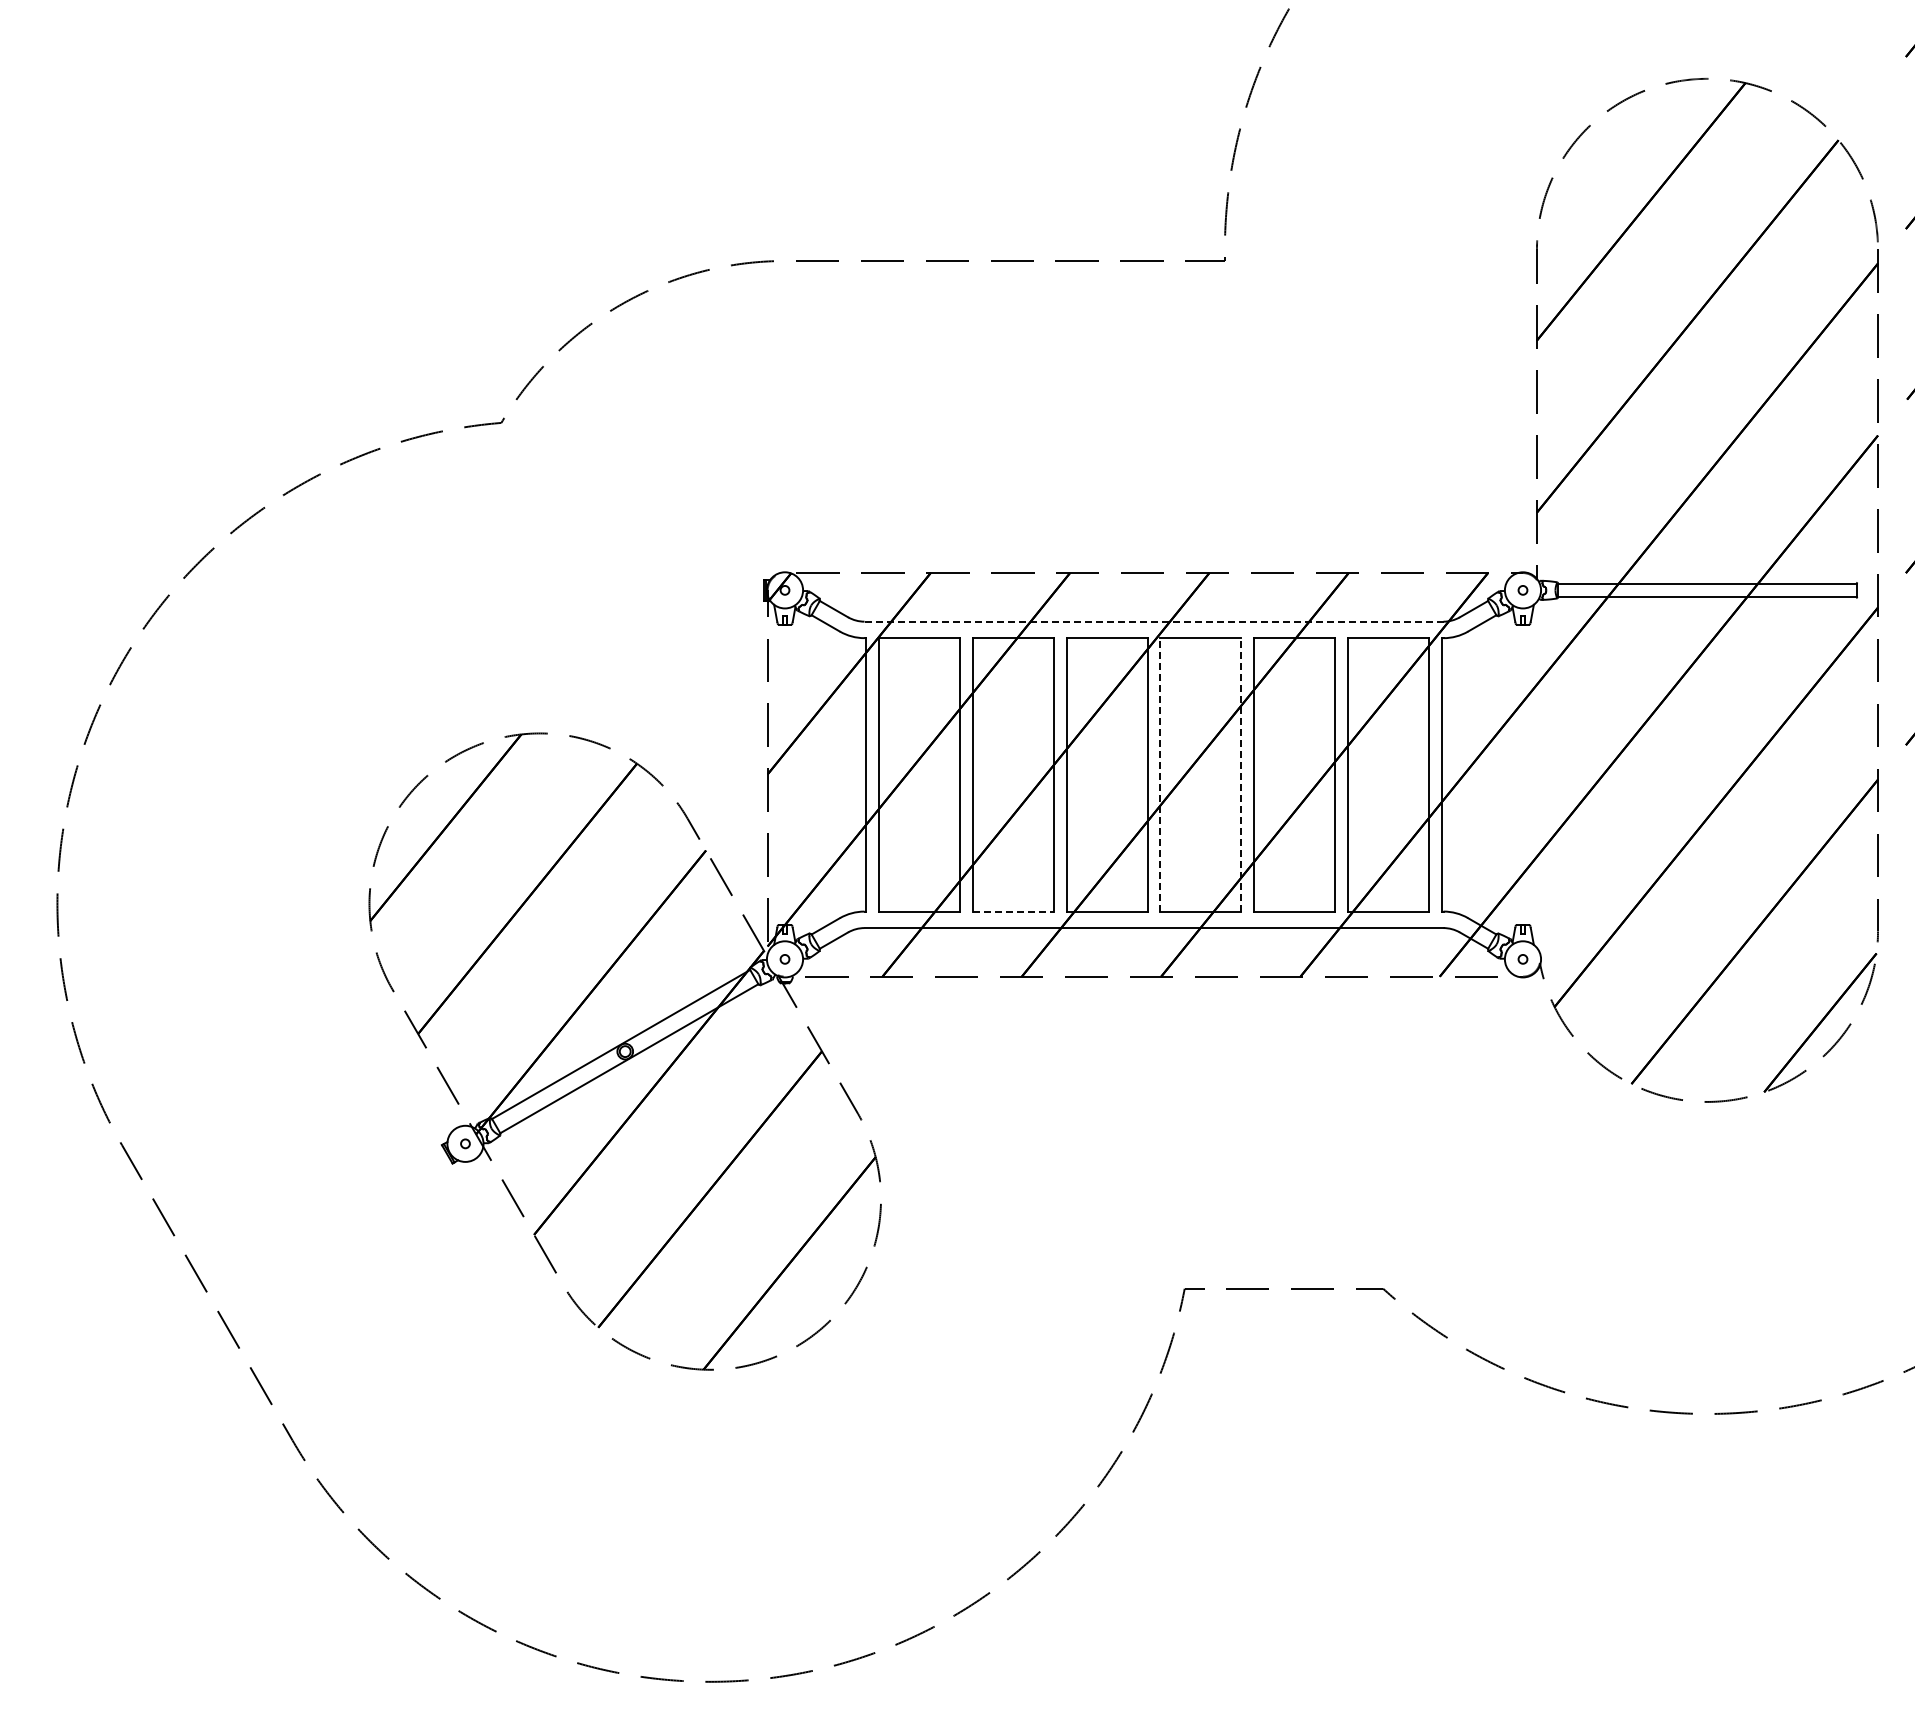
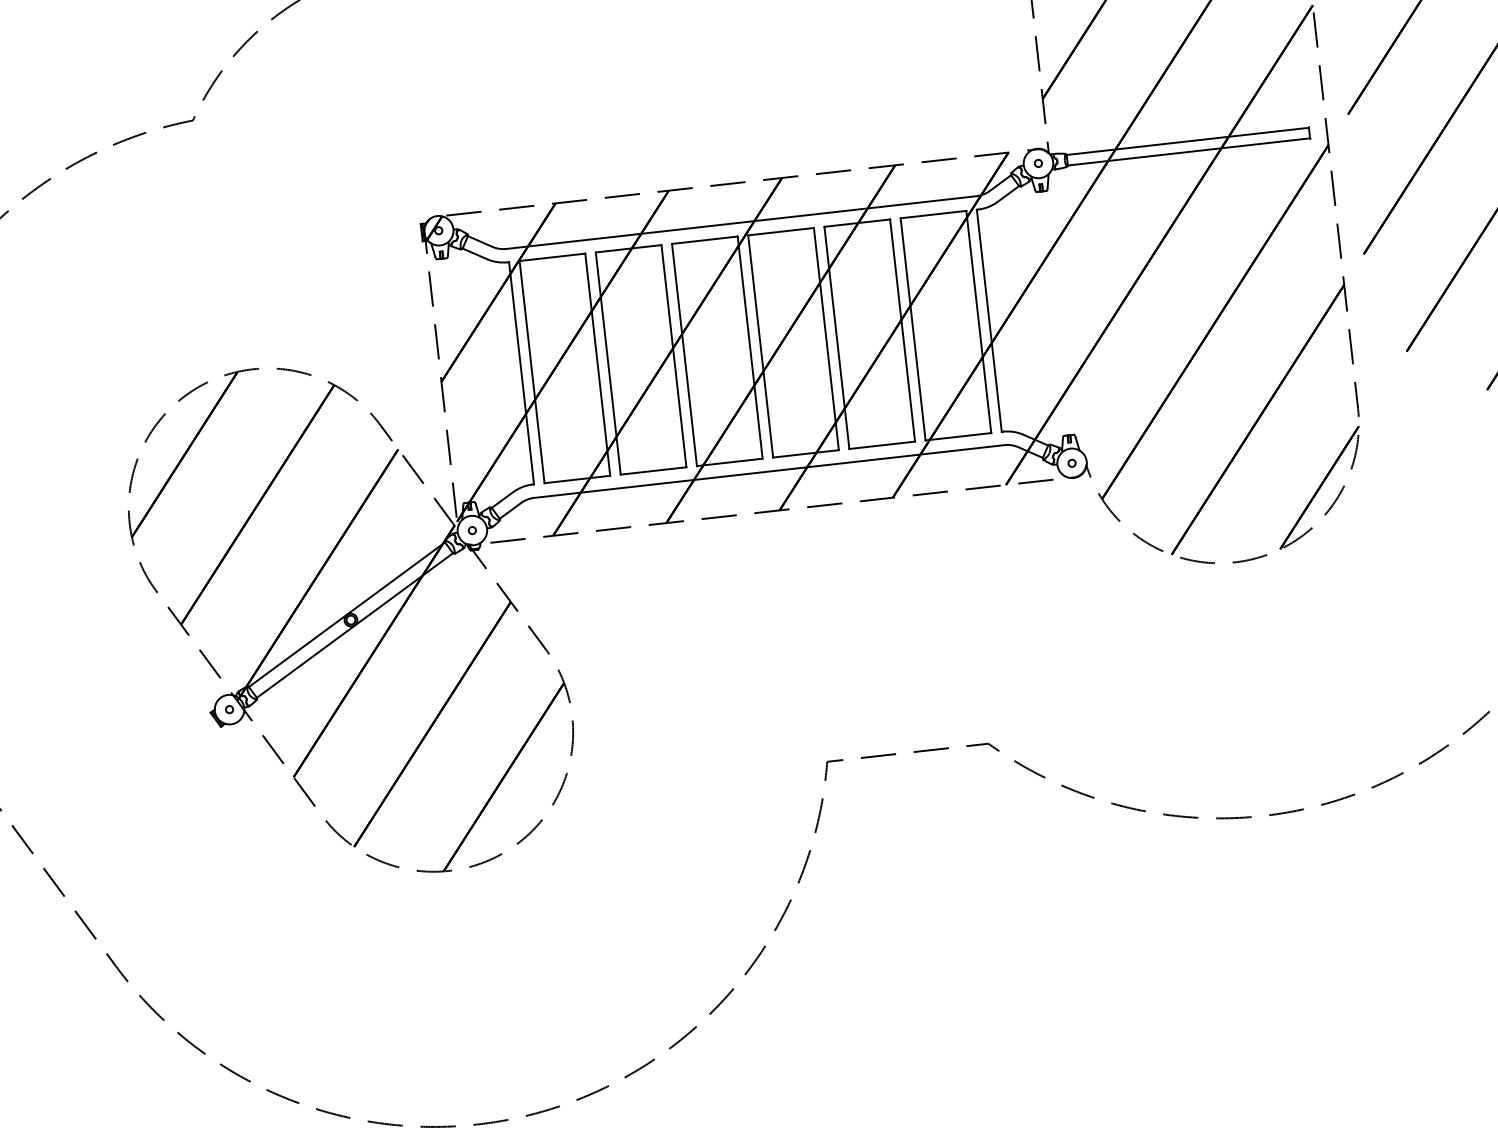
line: (1154, 621) -> (741, 222), dashed -> solid
line: (1160, 774) -> (760, 346), dashed -> solid
line: (1241, 774) -> (826, 338), dashed -> solid
line: (1013, 911) -> (653, 470), dashed -> solid

